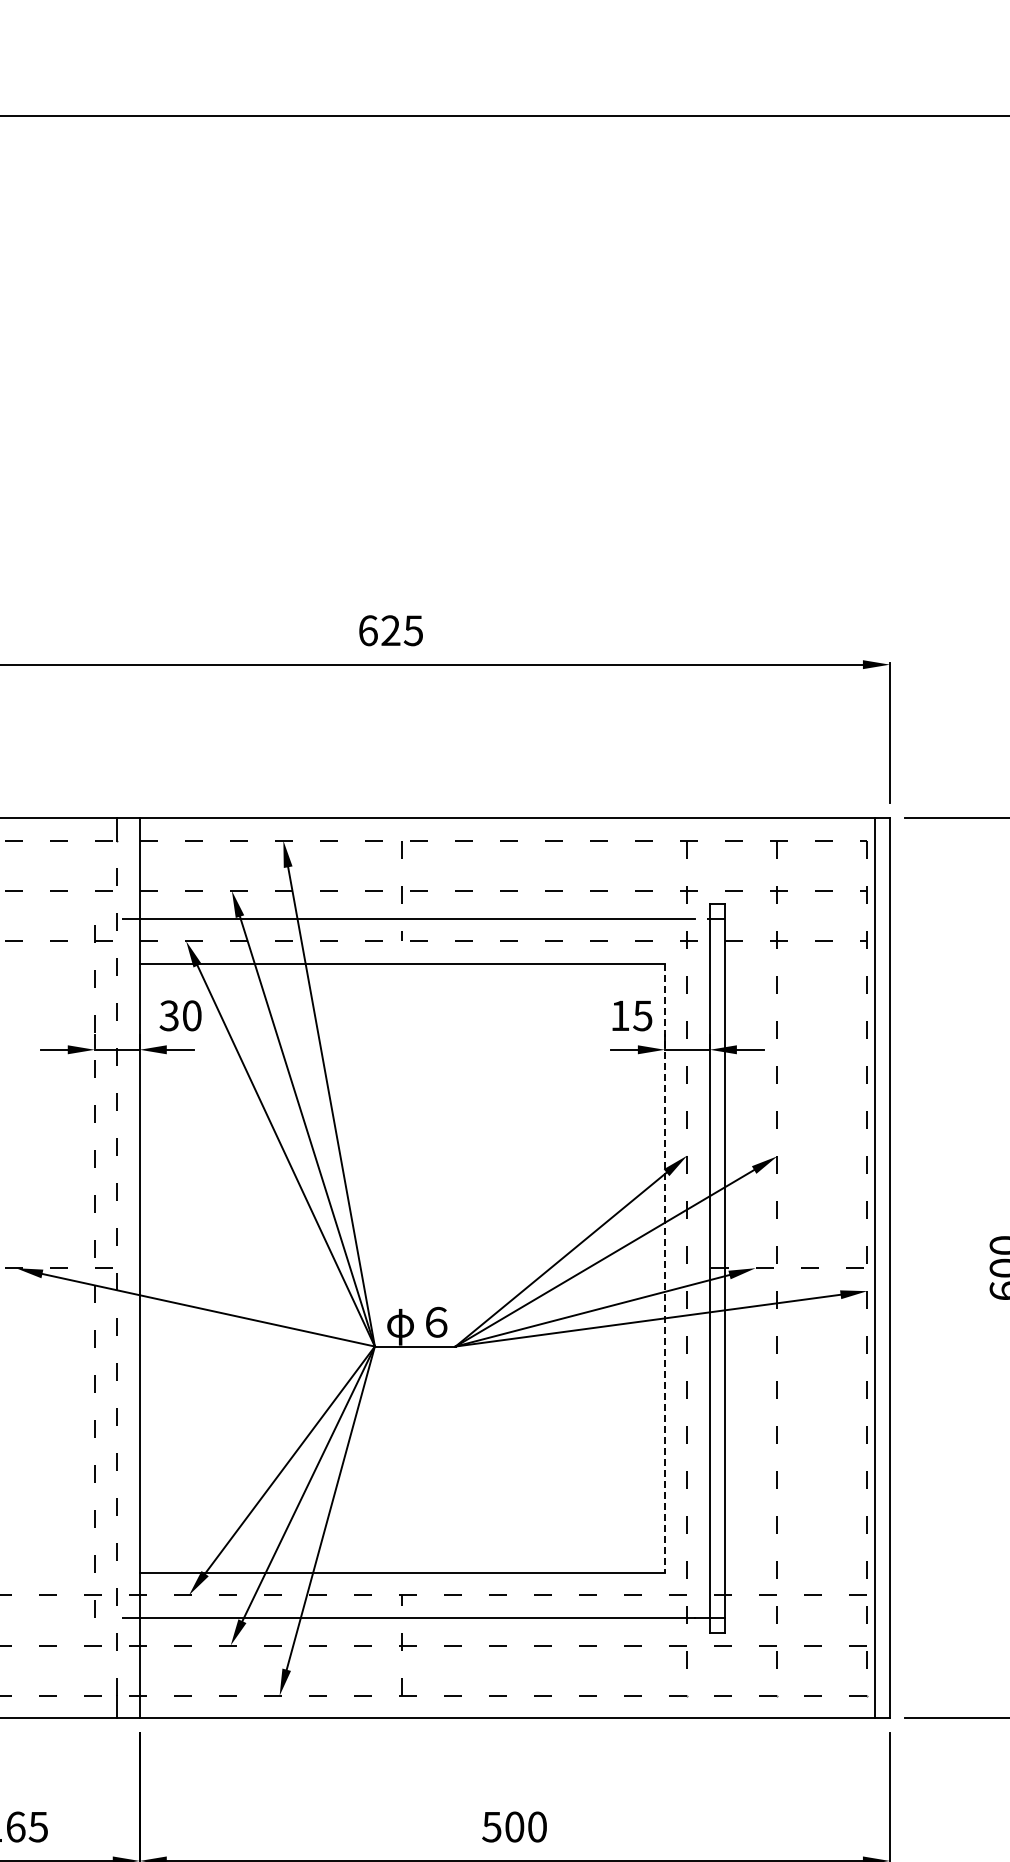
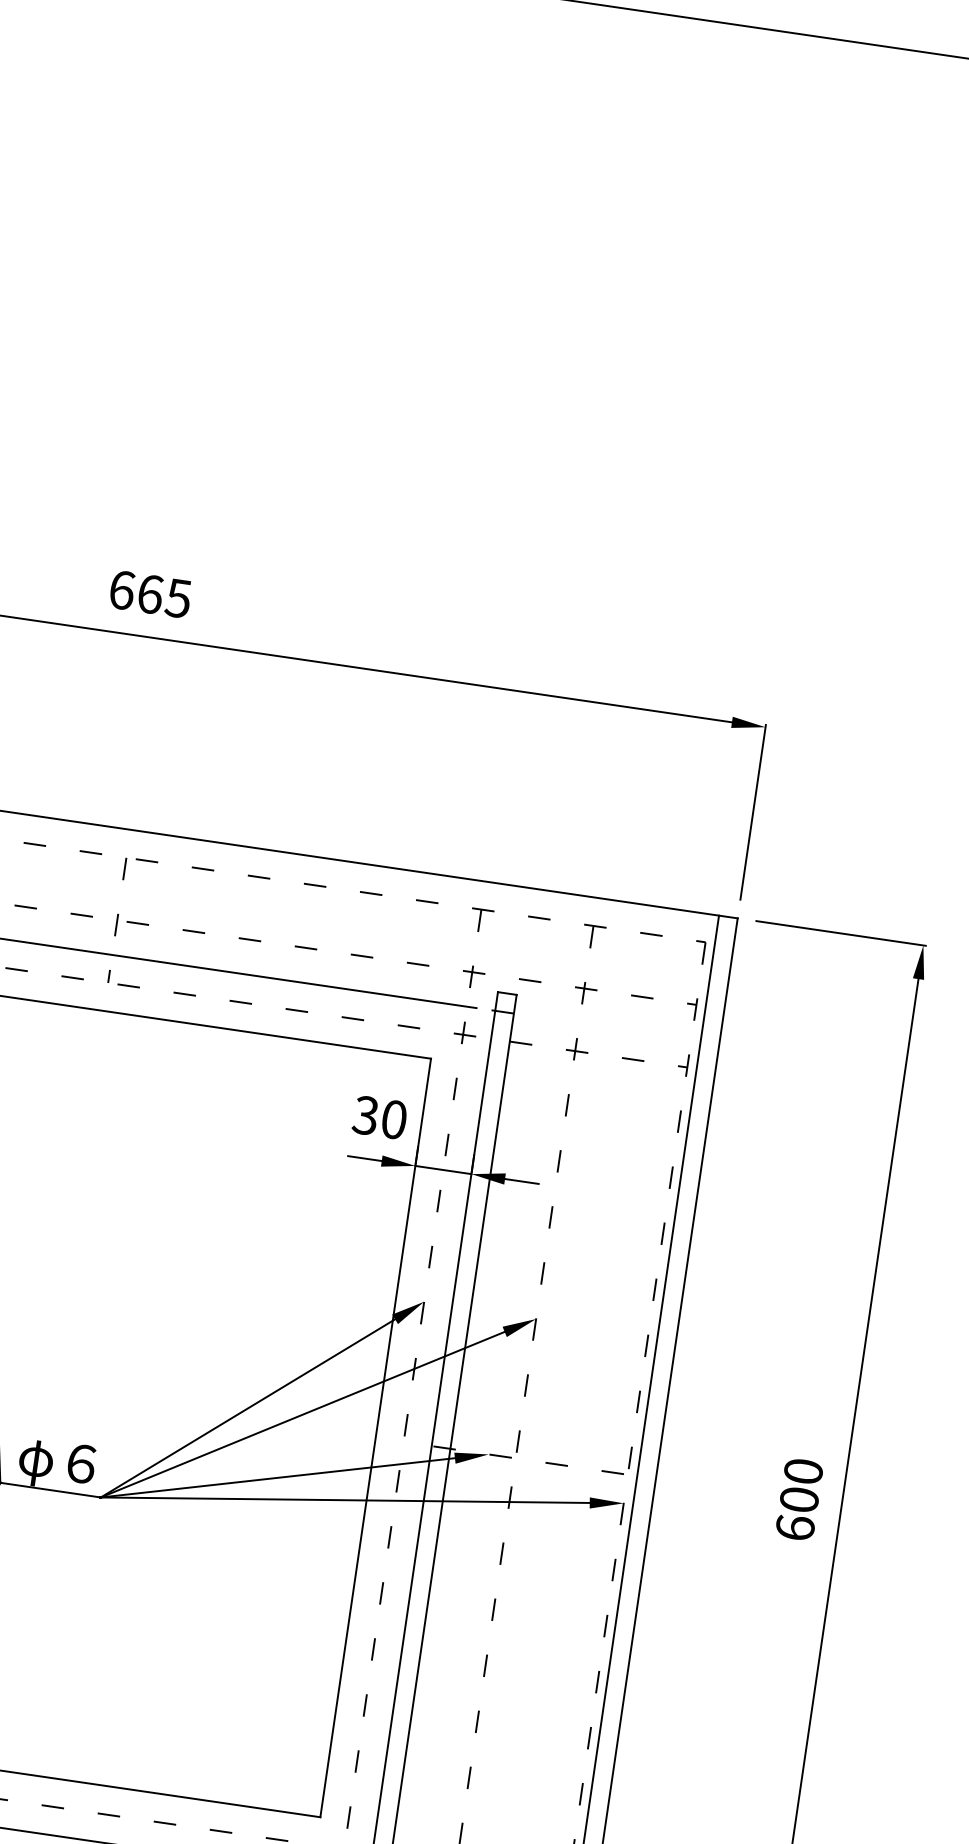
text: (390, 630) -> (149, 593), 625 -> 665
text: (631, 1015) -> (380, 1117), 15 -> 30
line: (664, 1268) -> (375, 1438), dashed -> solid

